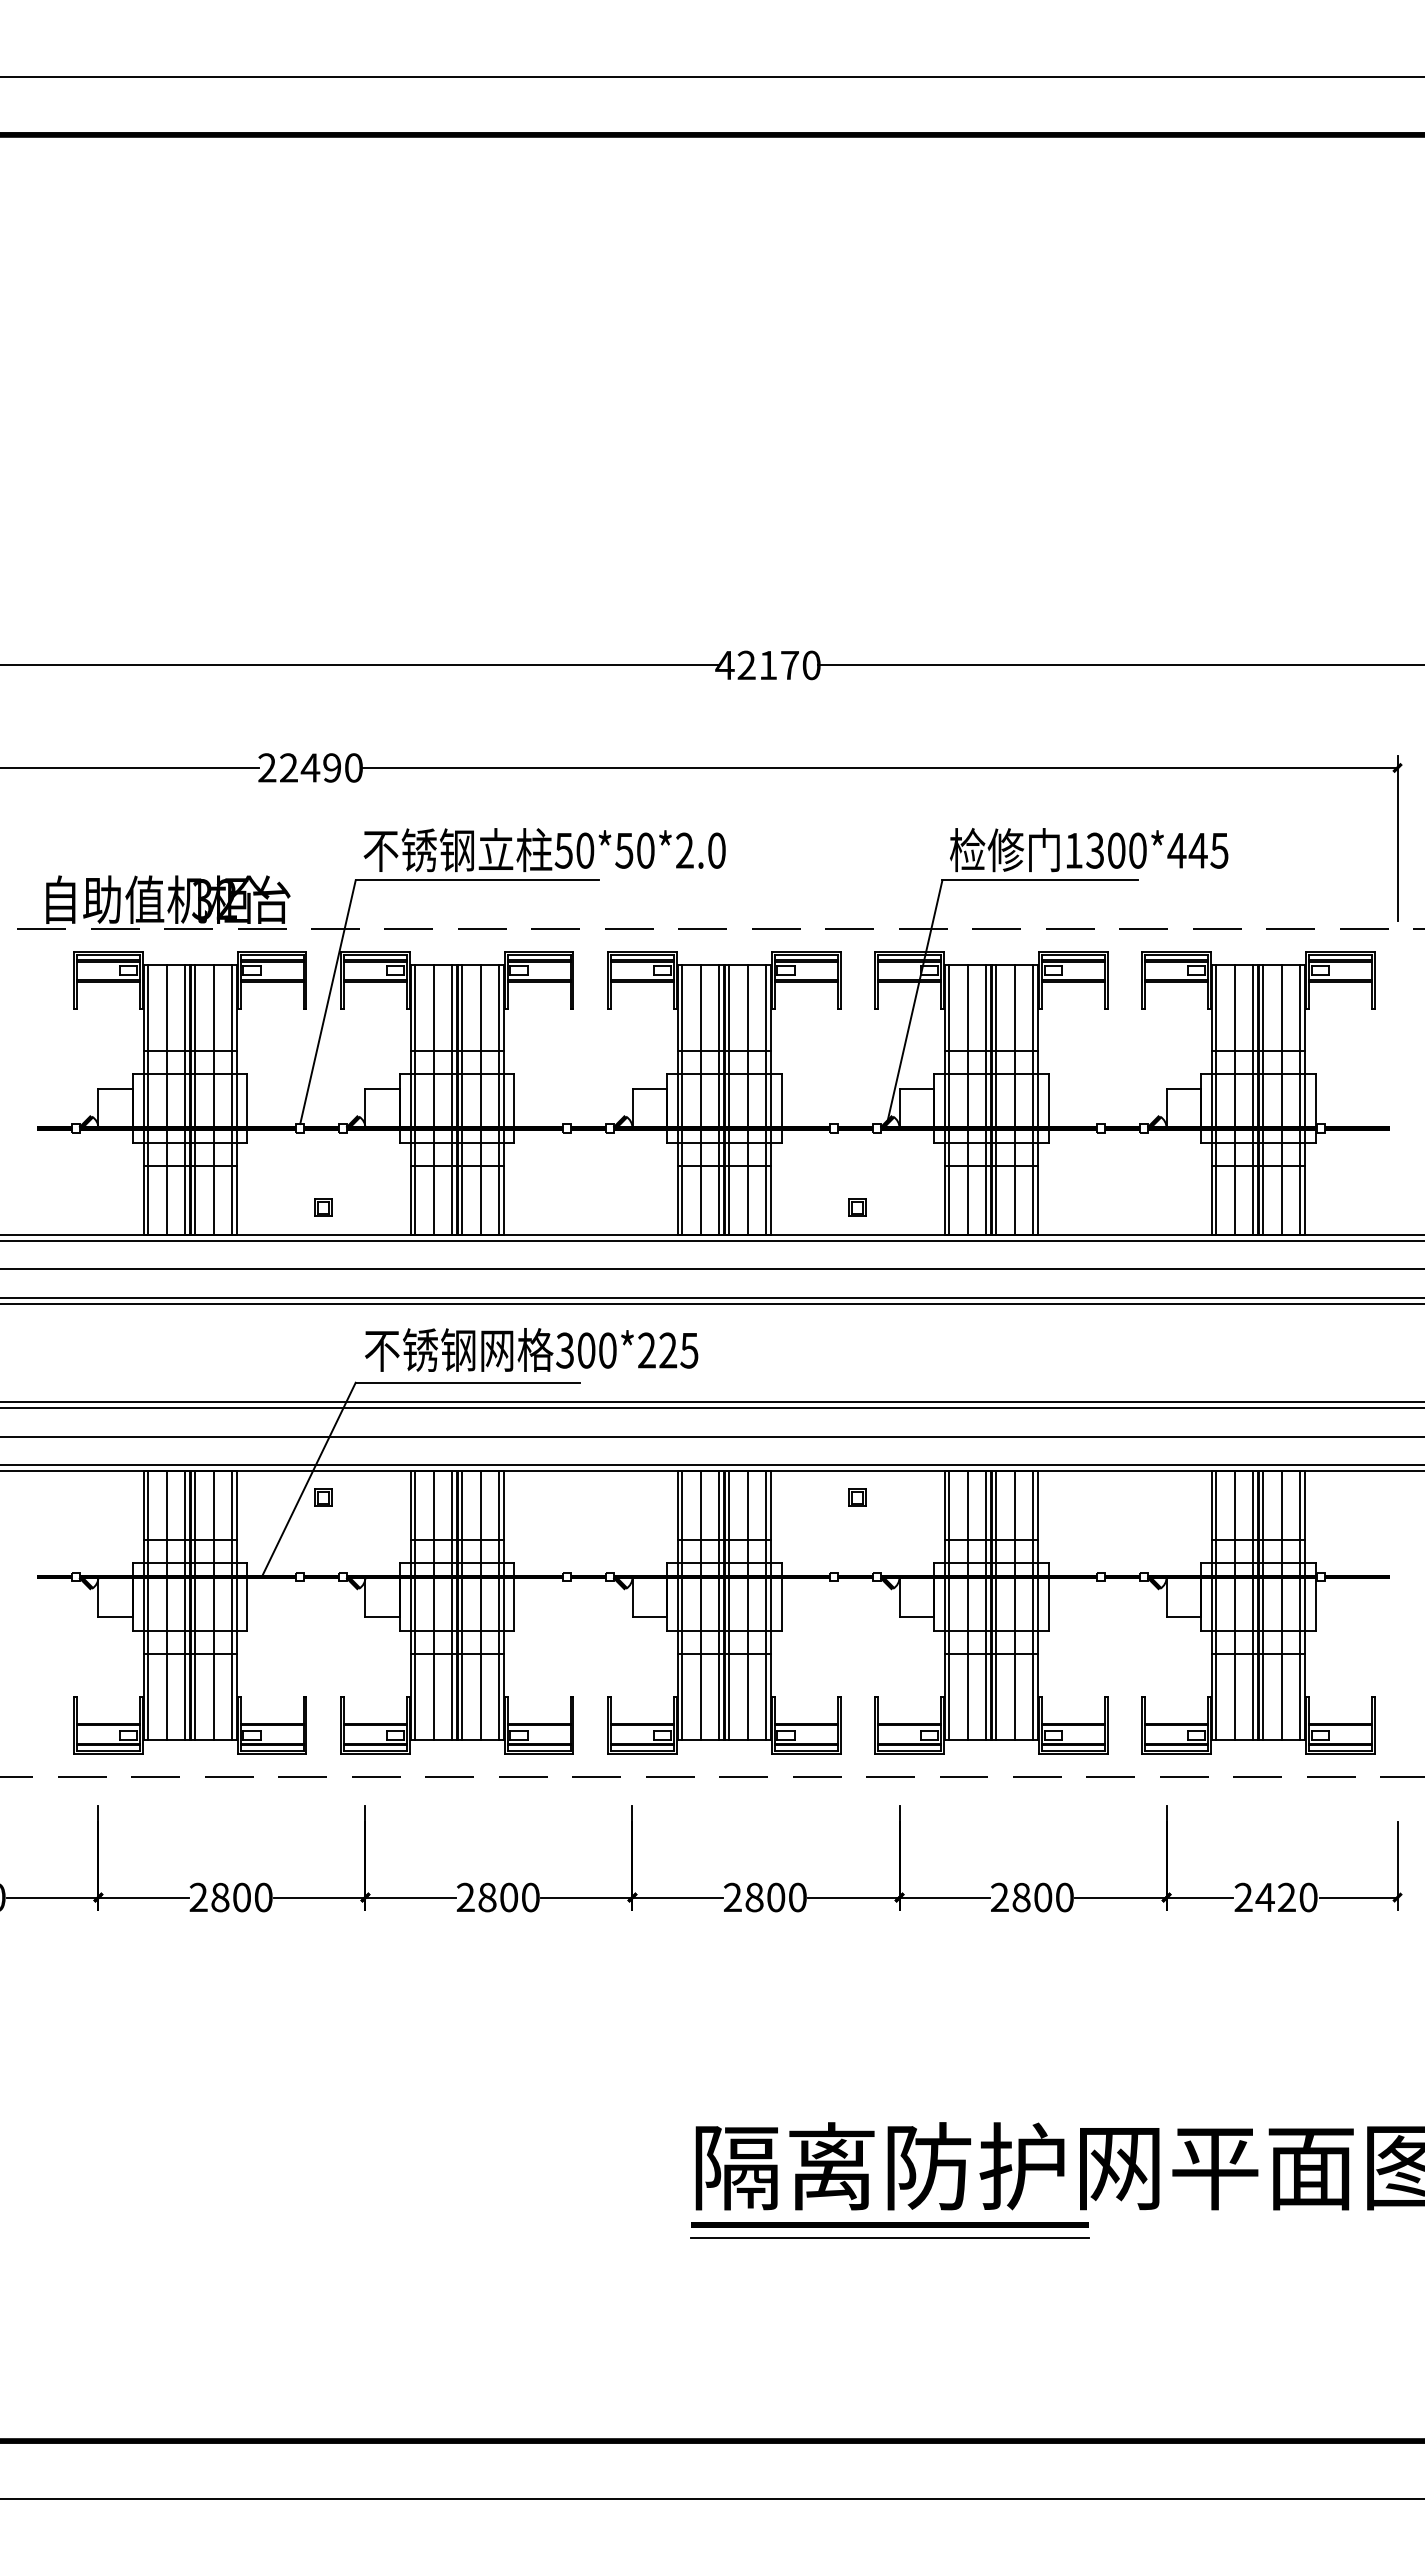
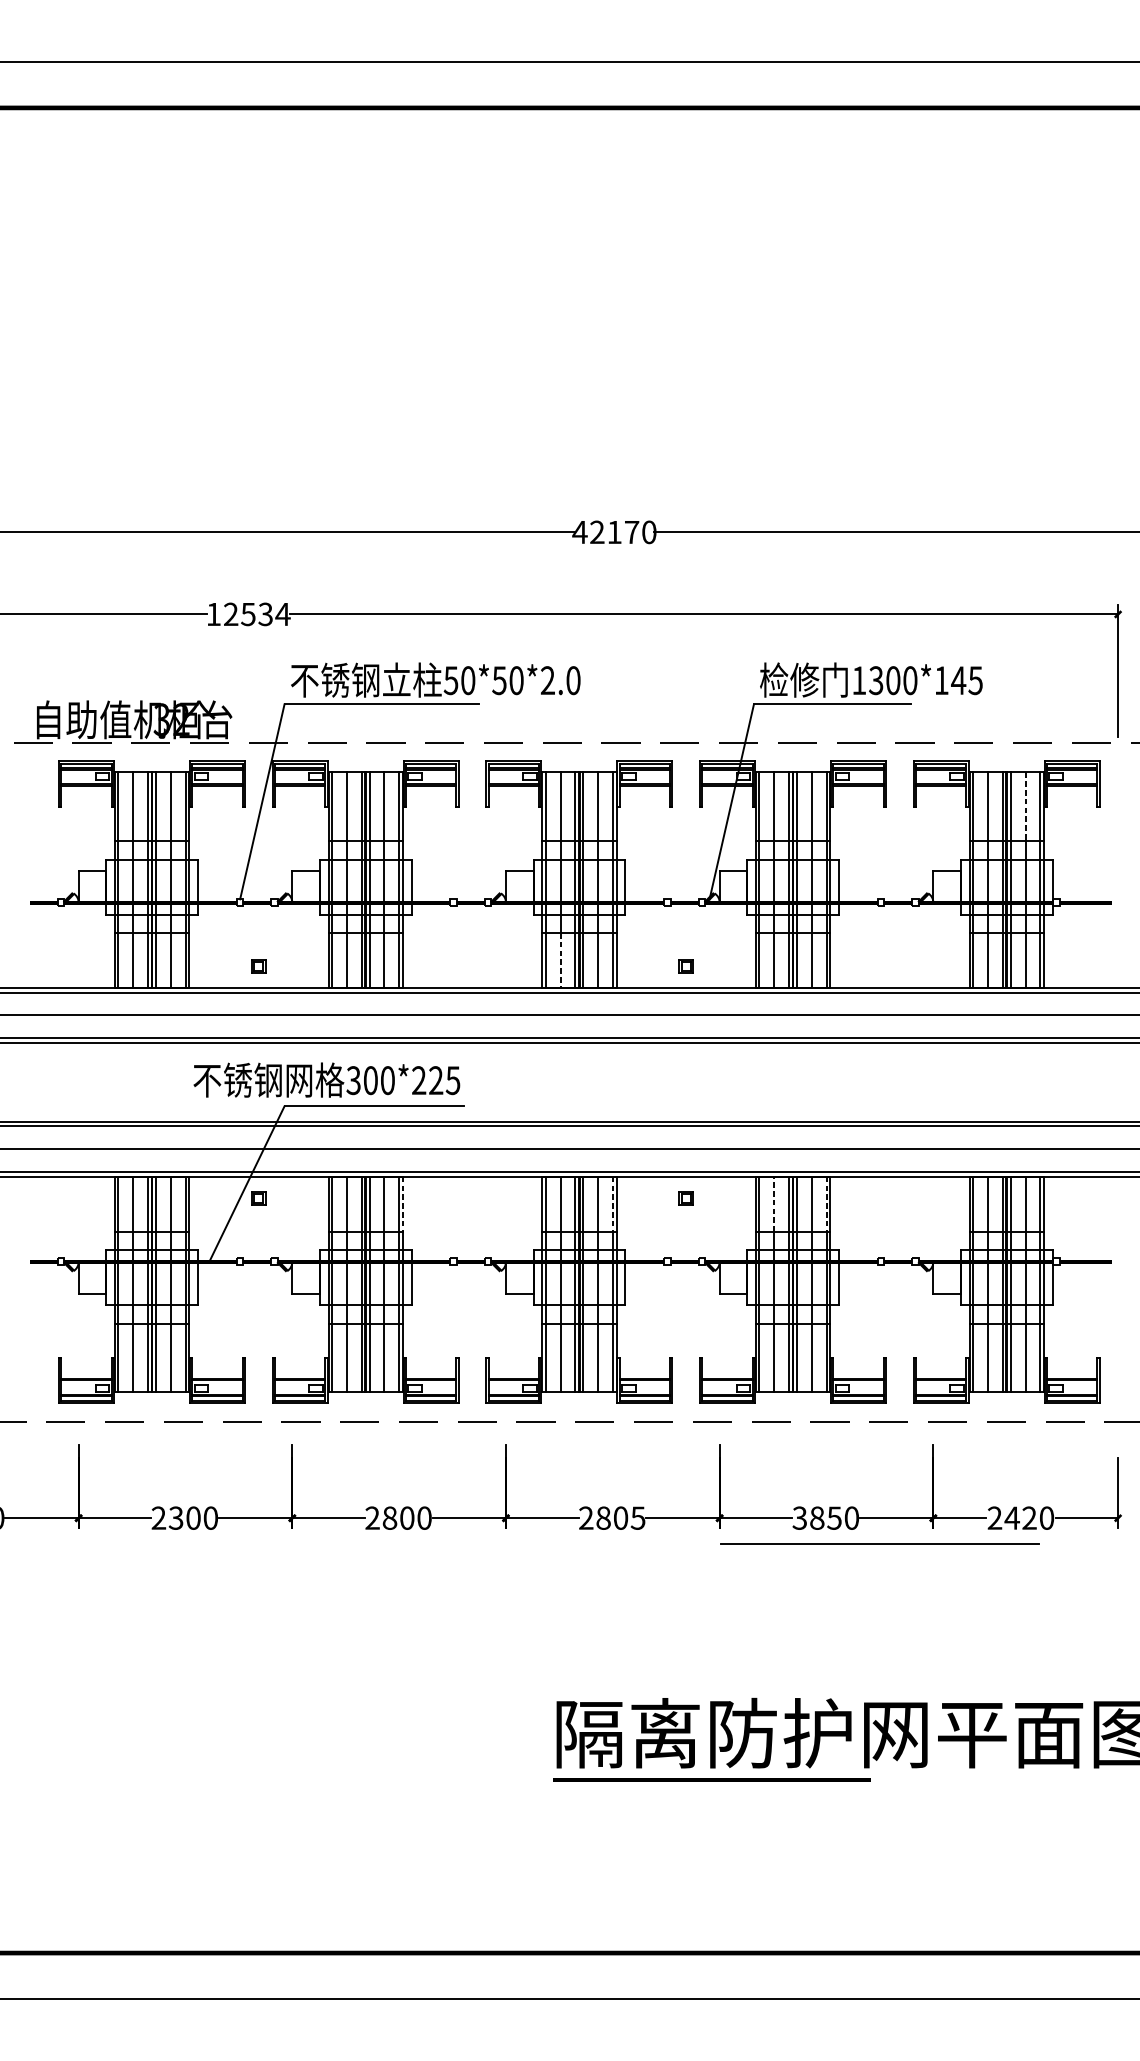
text: (310, 767) -> (248, 614), 22490 -> 12534
text: (1176, 850) -> (941, 680), 1300*445 -> 1300*145
line: (1281, 1008) -> (1025, 806), solid -> dashed
line: (700, 1200) -> (560, 960), solid -> dashed
text: (531, 1349) -> (326, 1079), moved
line: (967, 1504) -> (774, 1203), solid -> dashed
line: (503, 1505) -> (402, 1204), solid -> dashed
line: (766, 1505) -> (613, 1204), solid -> dashed
line: (1033, 1505) -> (826, 1204), solid -> dashed
text: (220, 1897) -> (176, 1518), 2800 -> 2300
text: (797, 1897) -> (638, 1518), 2800 -> 2805
text: (1021, 1897) -> (817, 1518), 2800 -> 3850
line: (889, 2237) -> (879, 1543), moved

